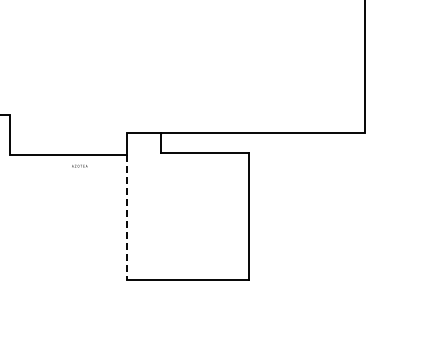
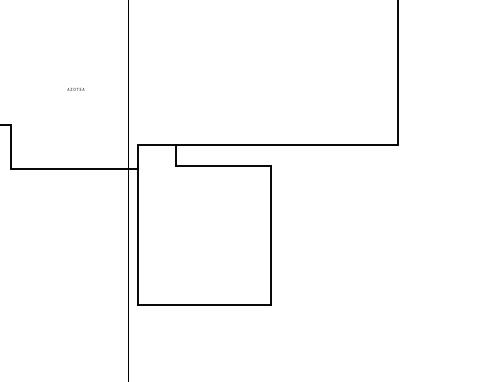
text: (79, 165) -> (75, 88), moved
line: (126, 217) -> (137, 236), dashed -> solid

